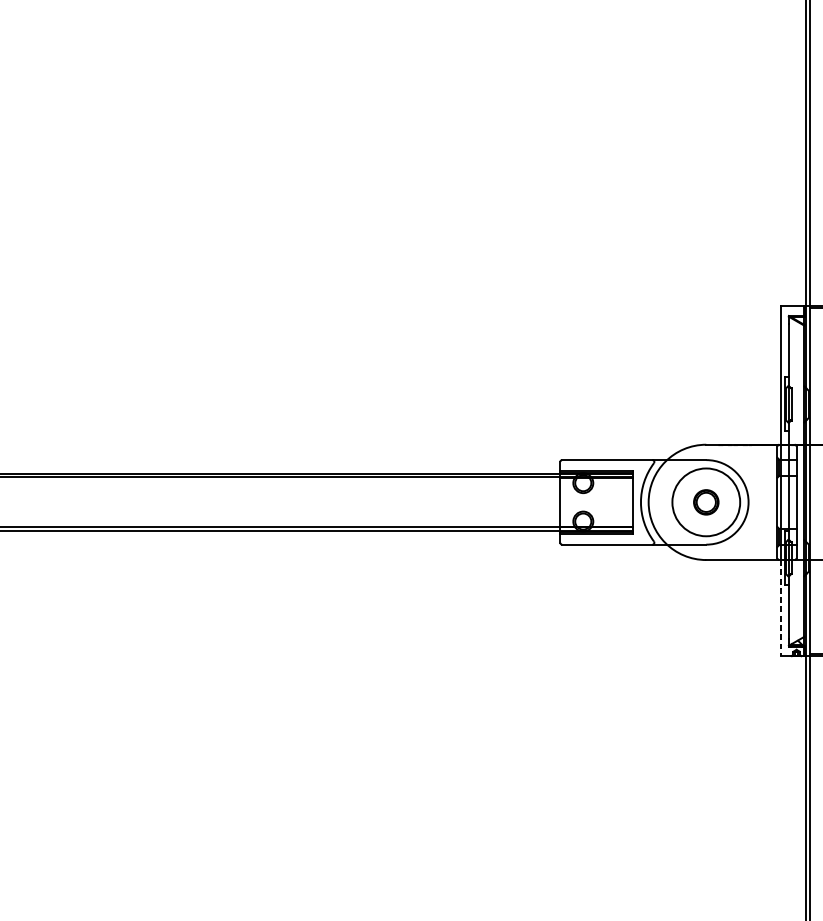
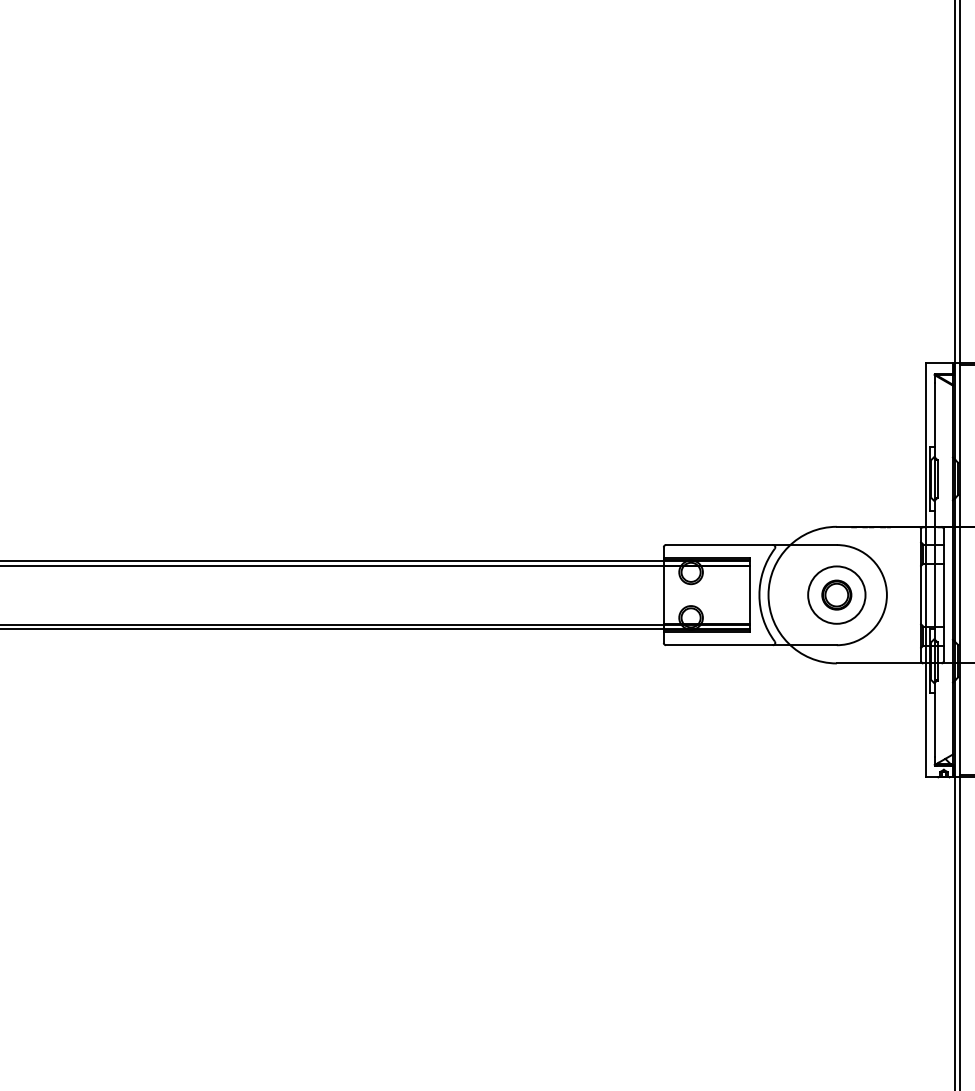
circle: (706, 501) -> (836, 594), size x0.71
line: (781, 608) -> (925, 720), dashed -> solid

